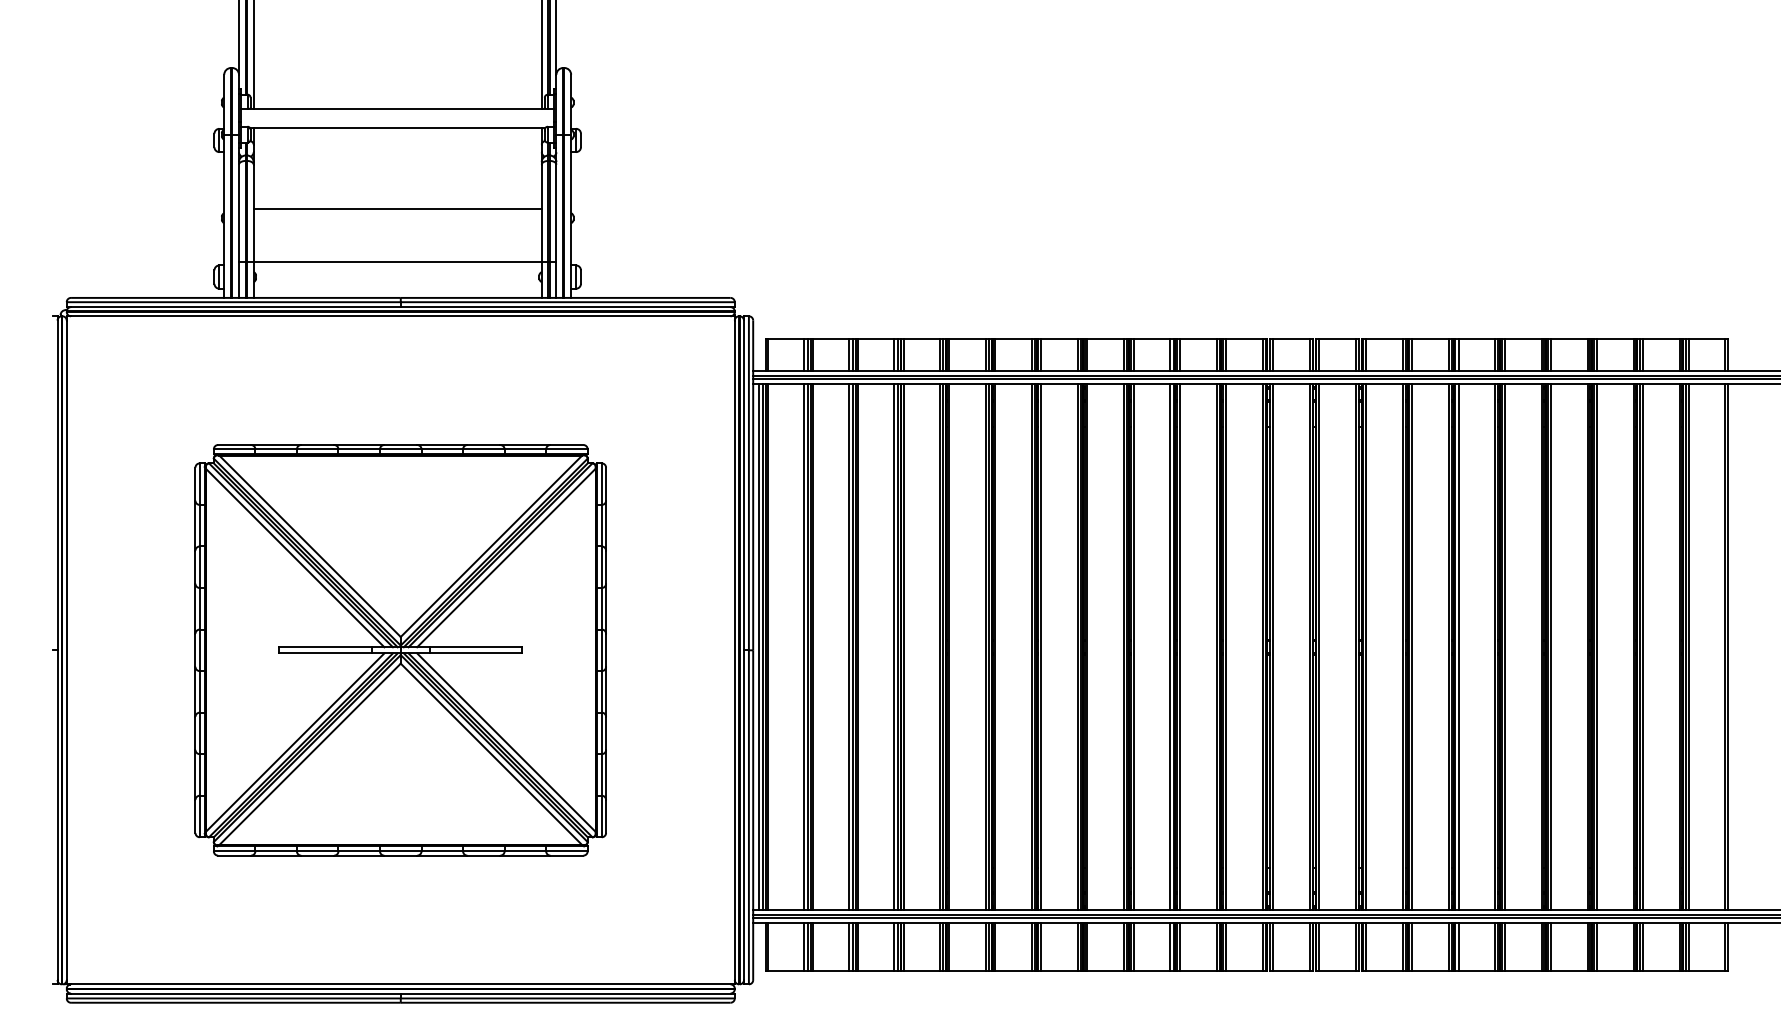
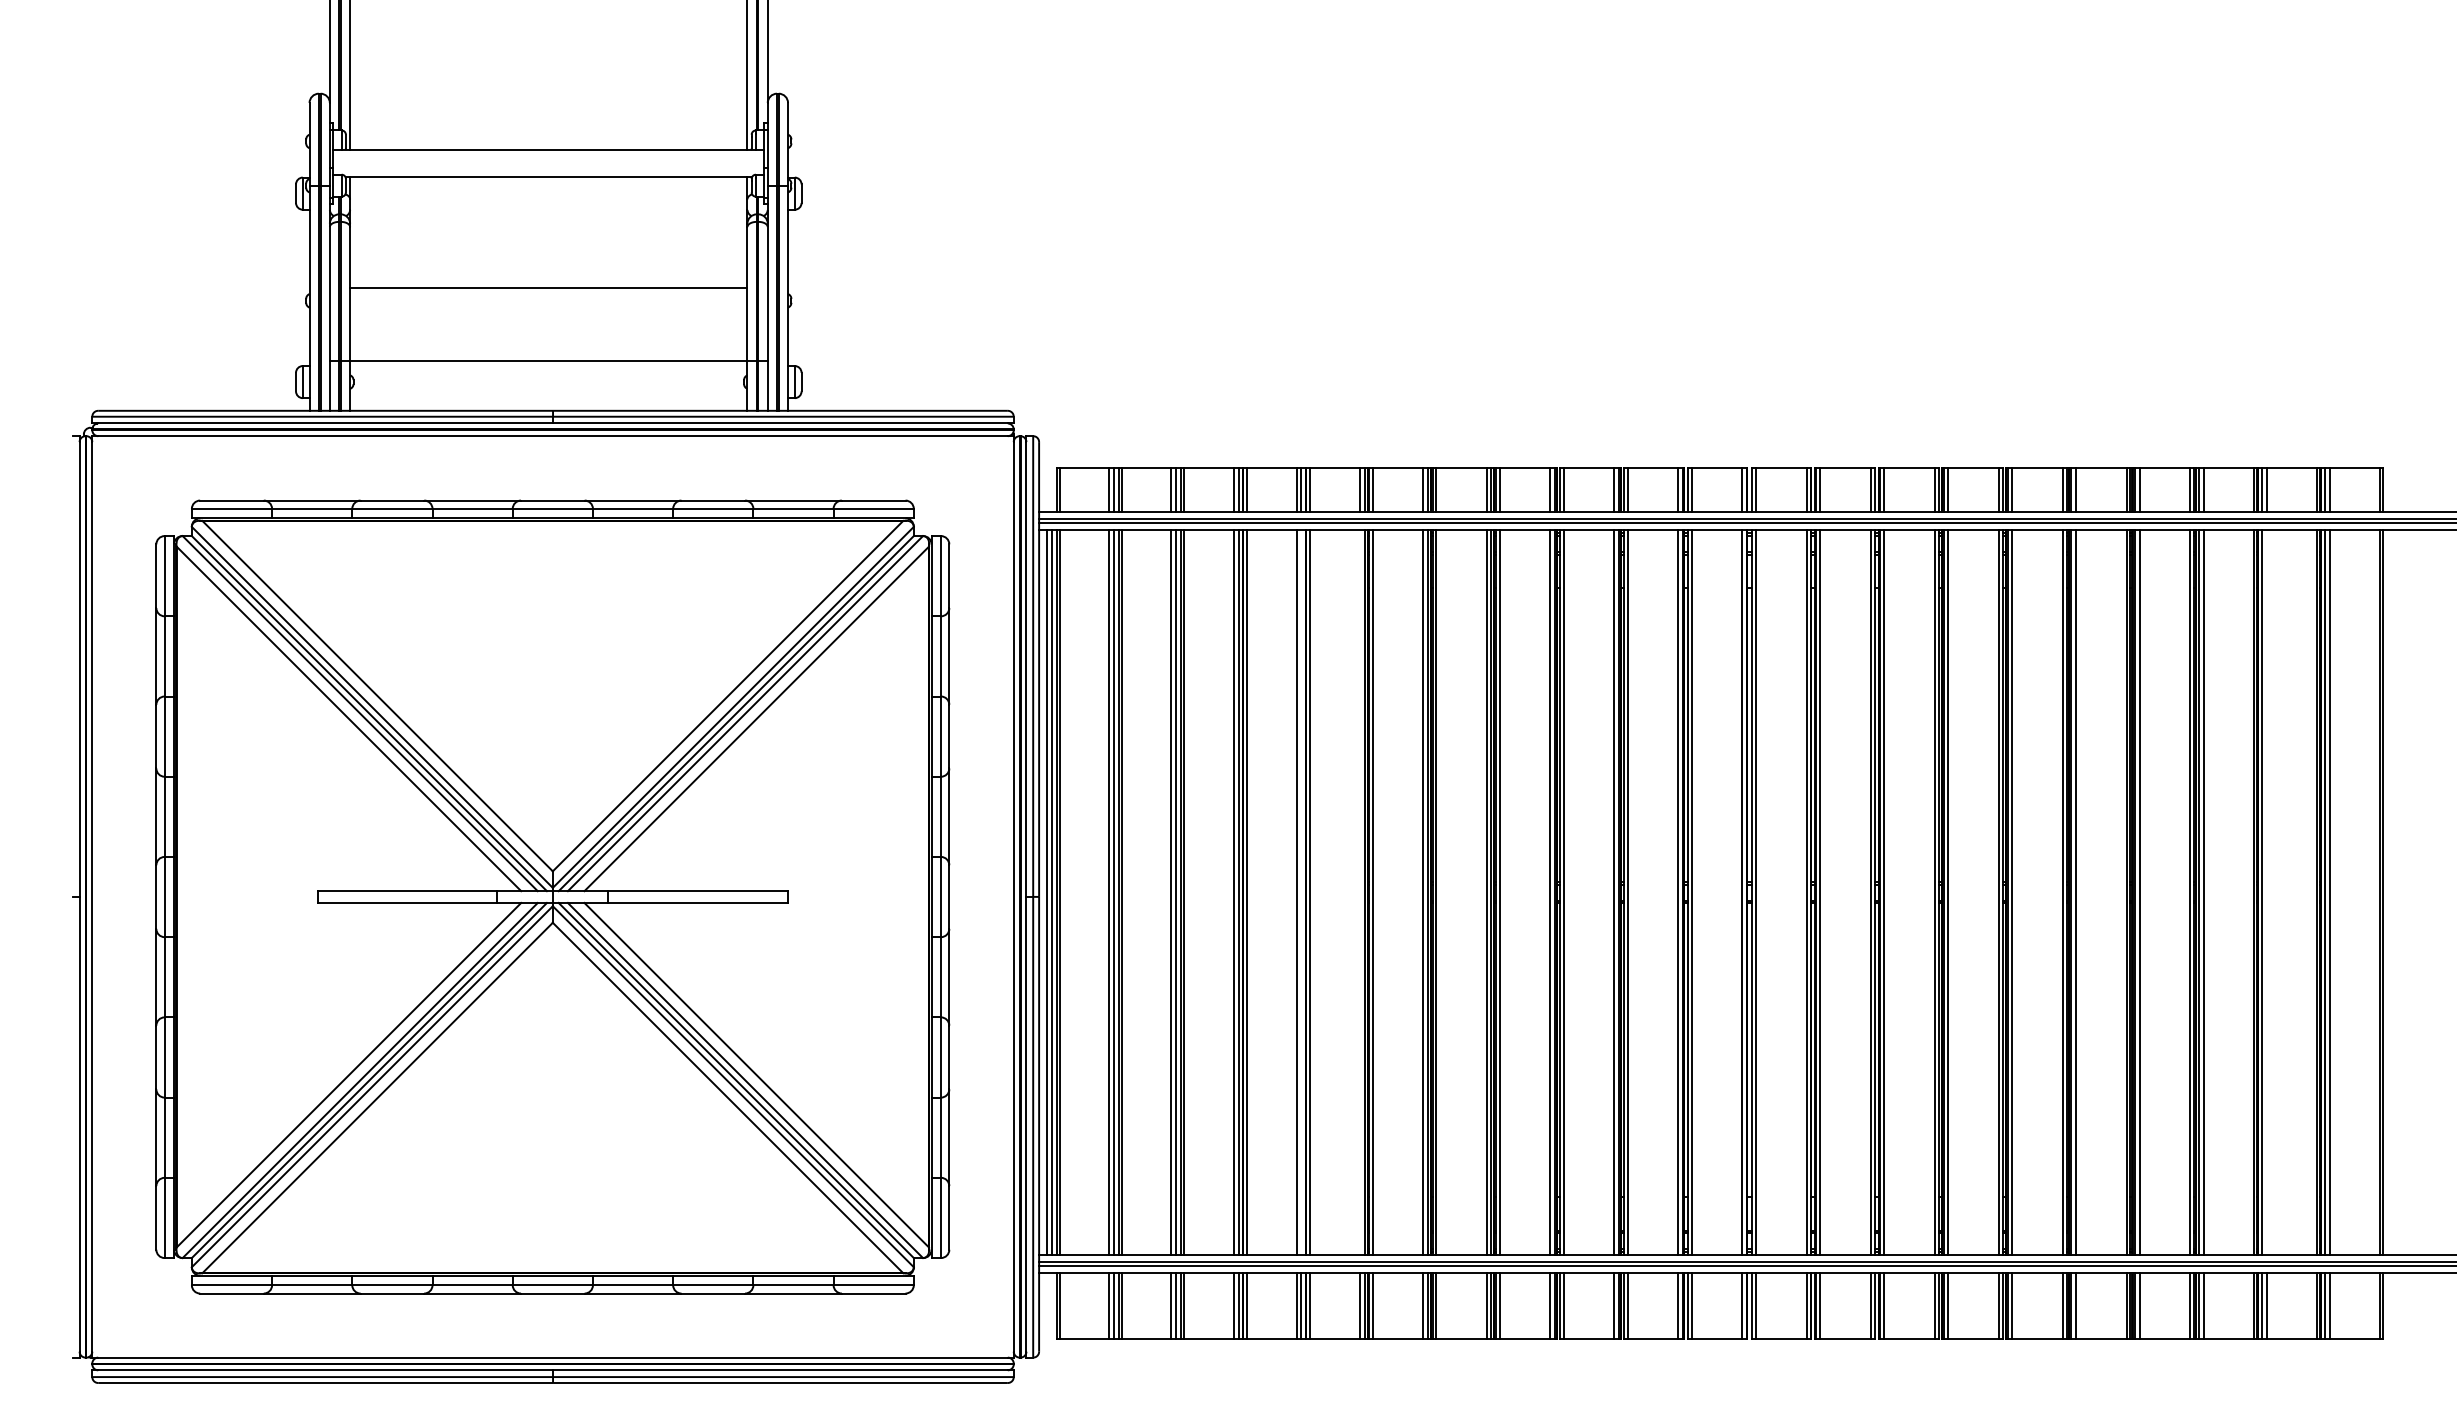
line: (943, 647) -> (1301, 892), removed
line: (985, 647) -> (1359, 892), removed
line: (1643, 647) -> (2266, 892), removed
part: (401, 650) -> (553, 896), size x1.4

